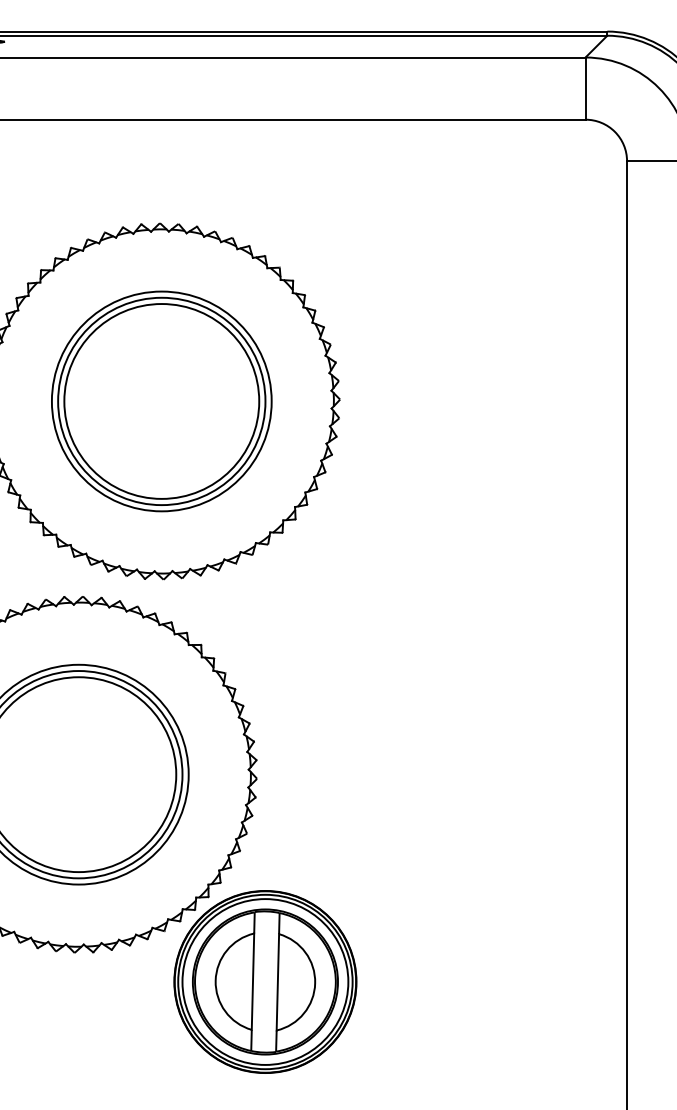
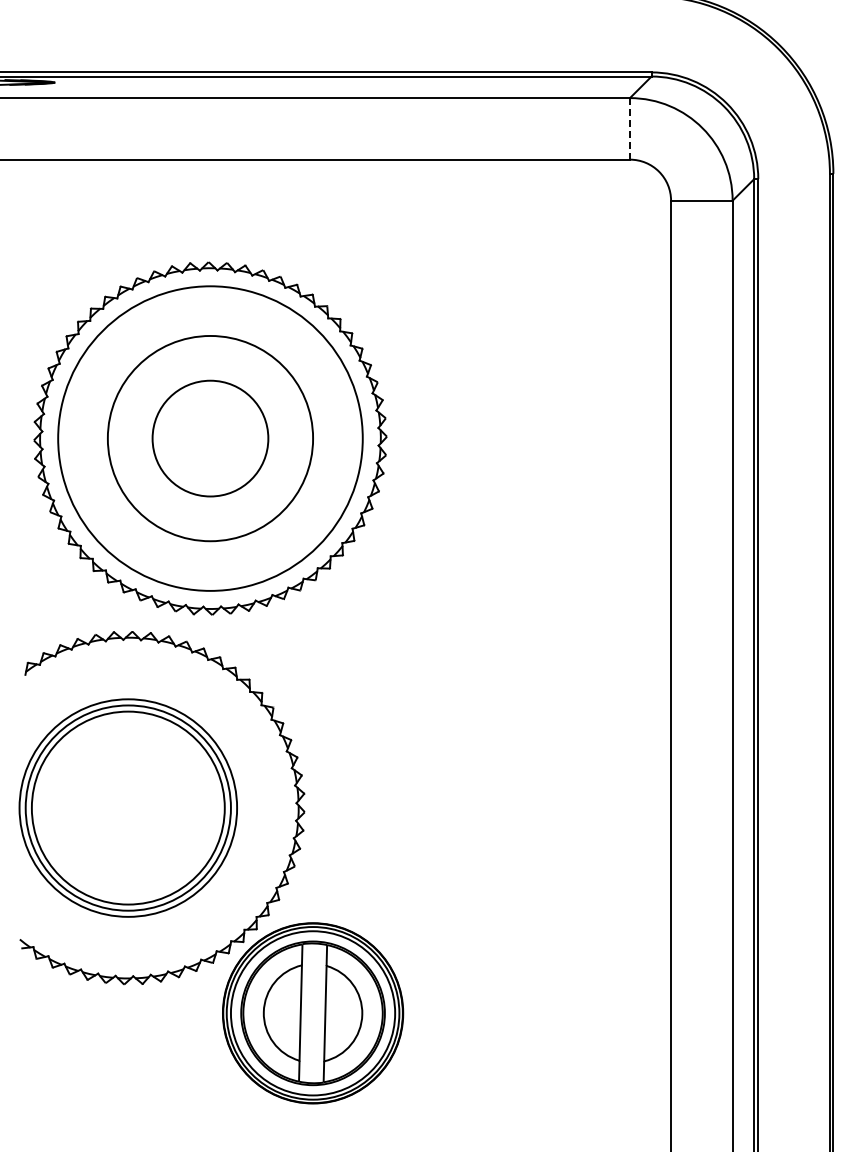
line: (586, 88) -> (630, 128), solid -> dashed
circle: (161, 401) -> (210, 438), size x0.6
circle: (161, 401) -> (210, 438), size x1.4

